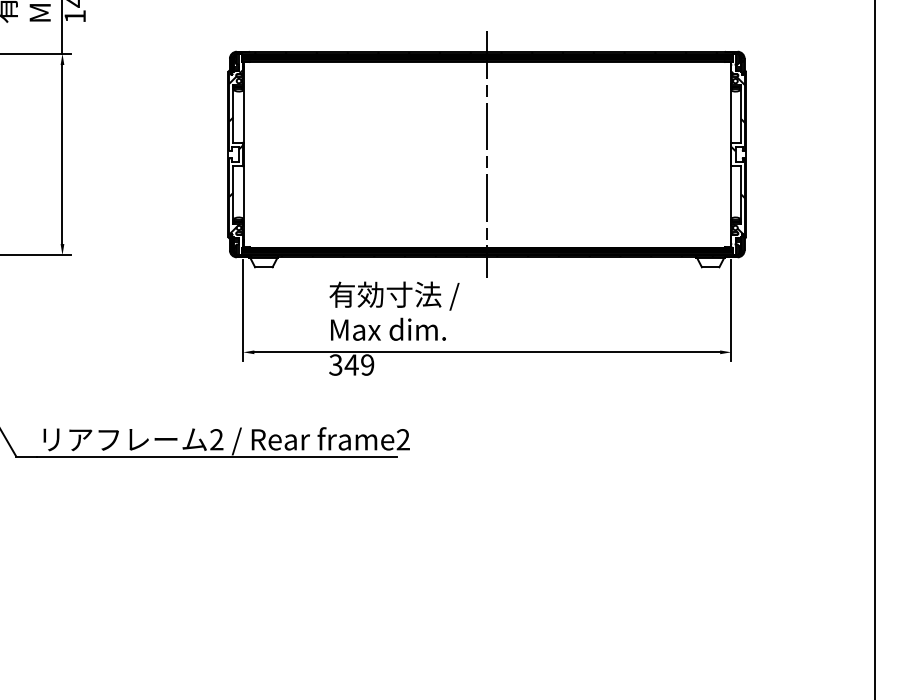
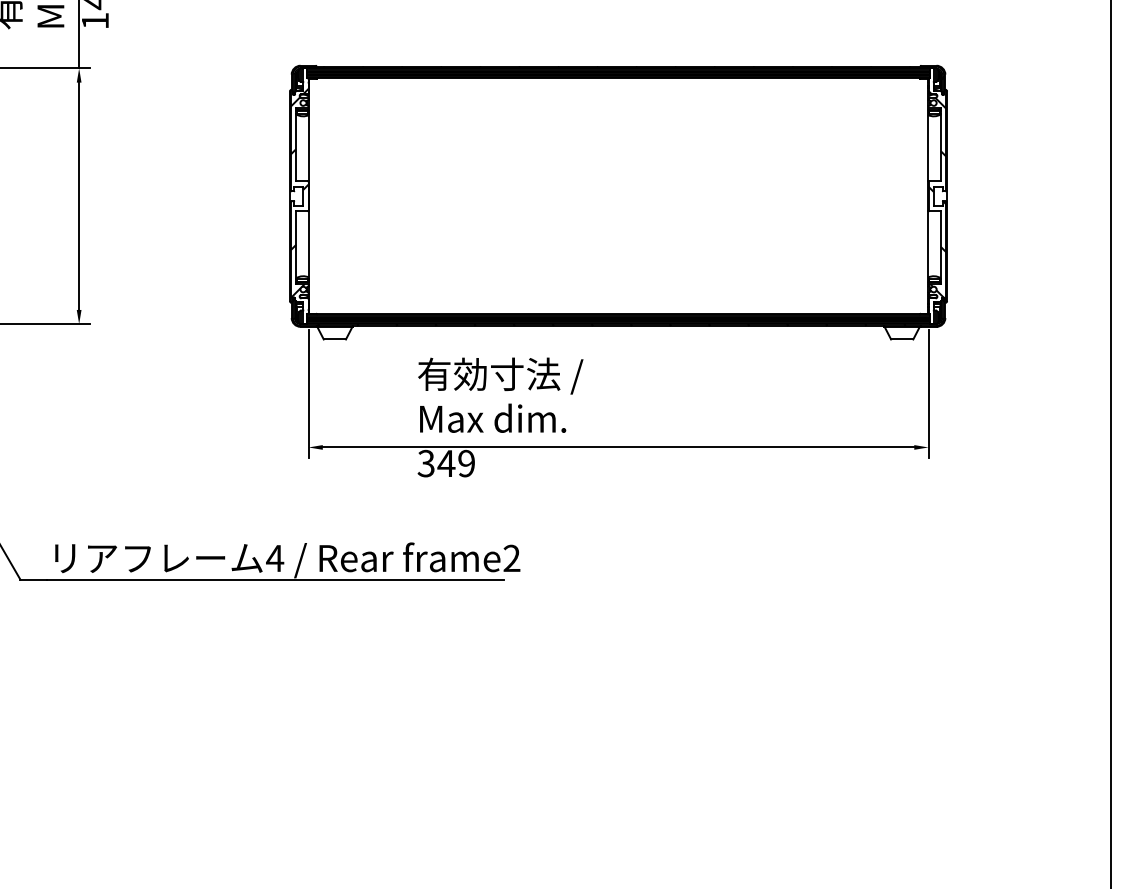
line: (487, 154) -> (618, 196), removed
text: (216, 439) -> (274, 558), 2 -> 4

